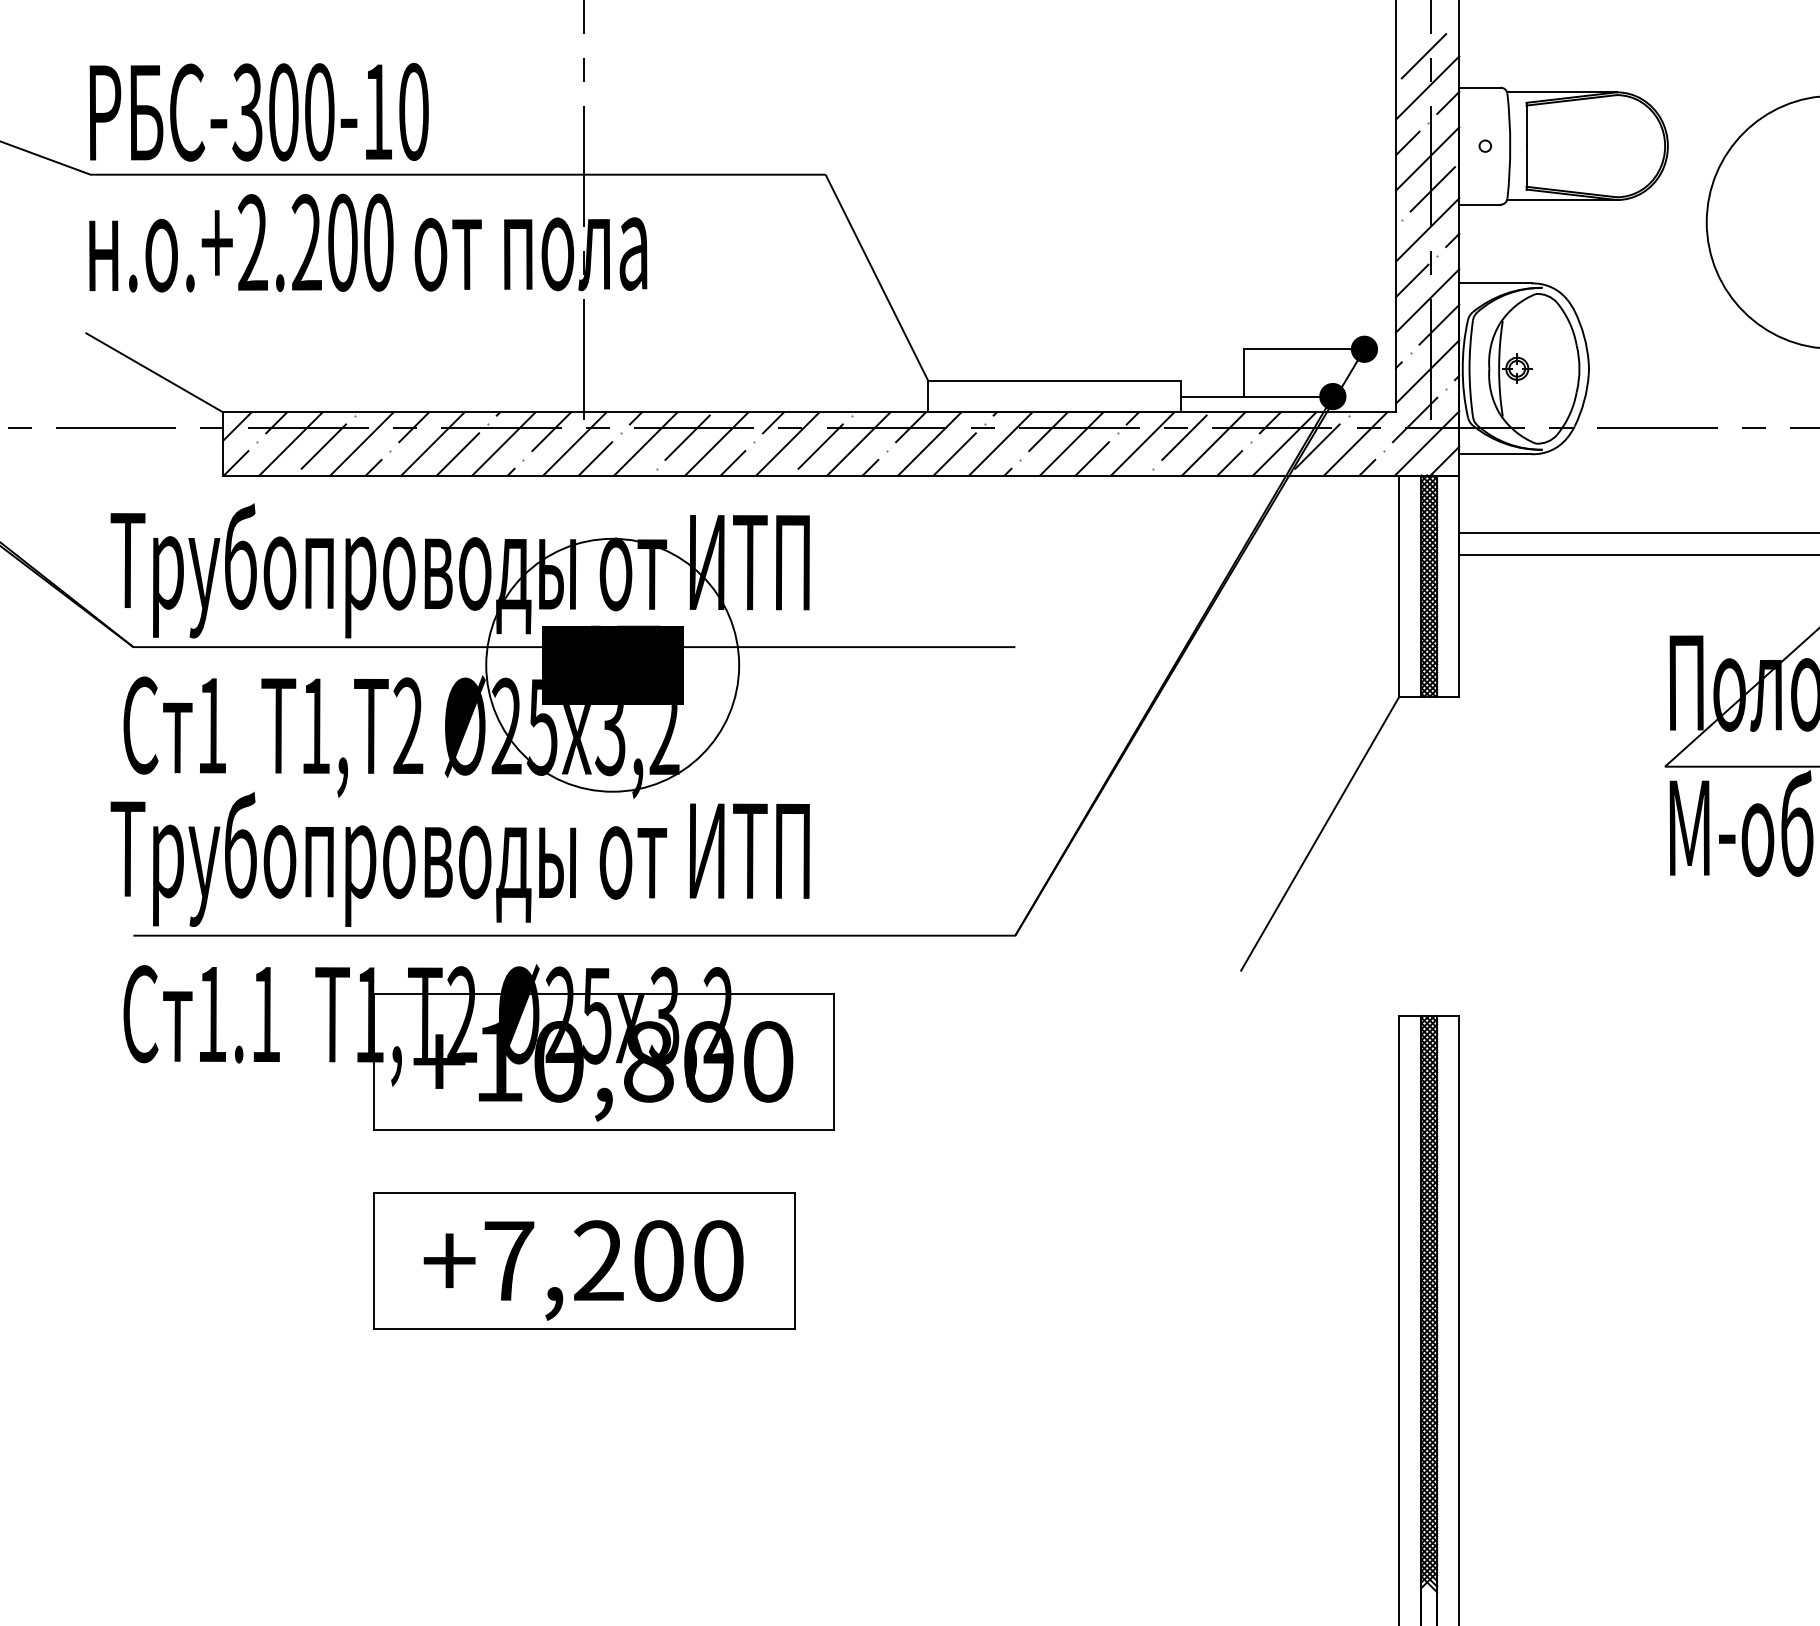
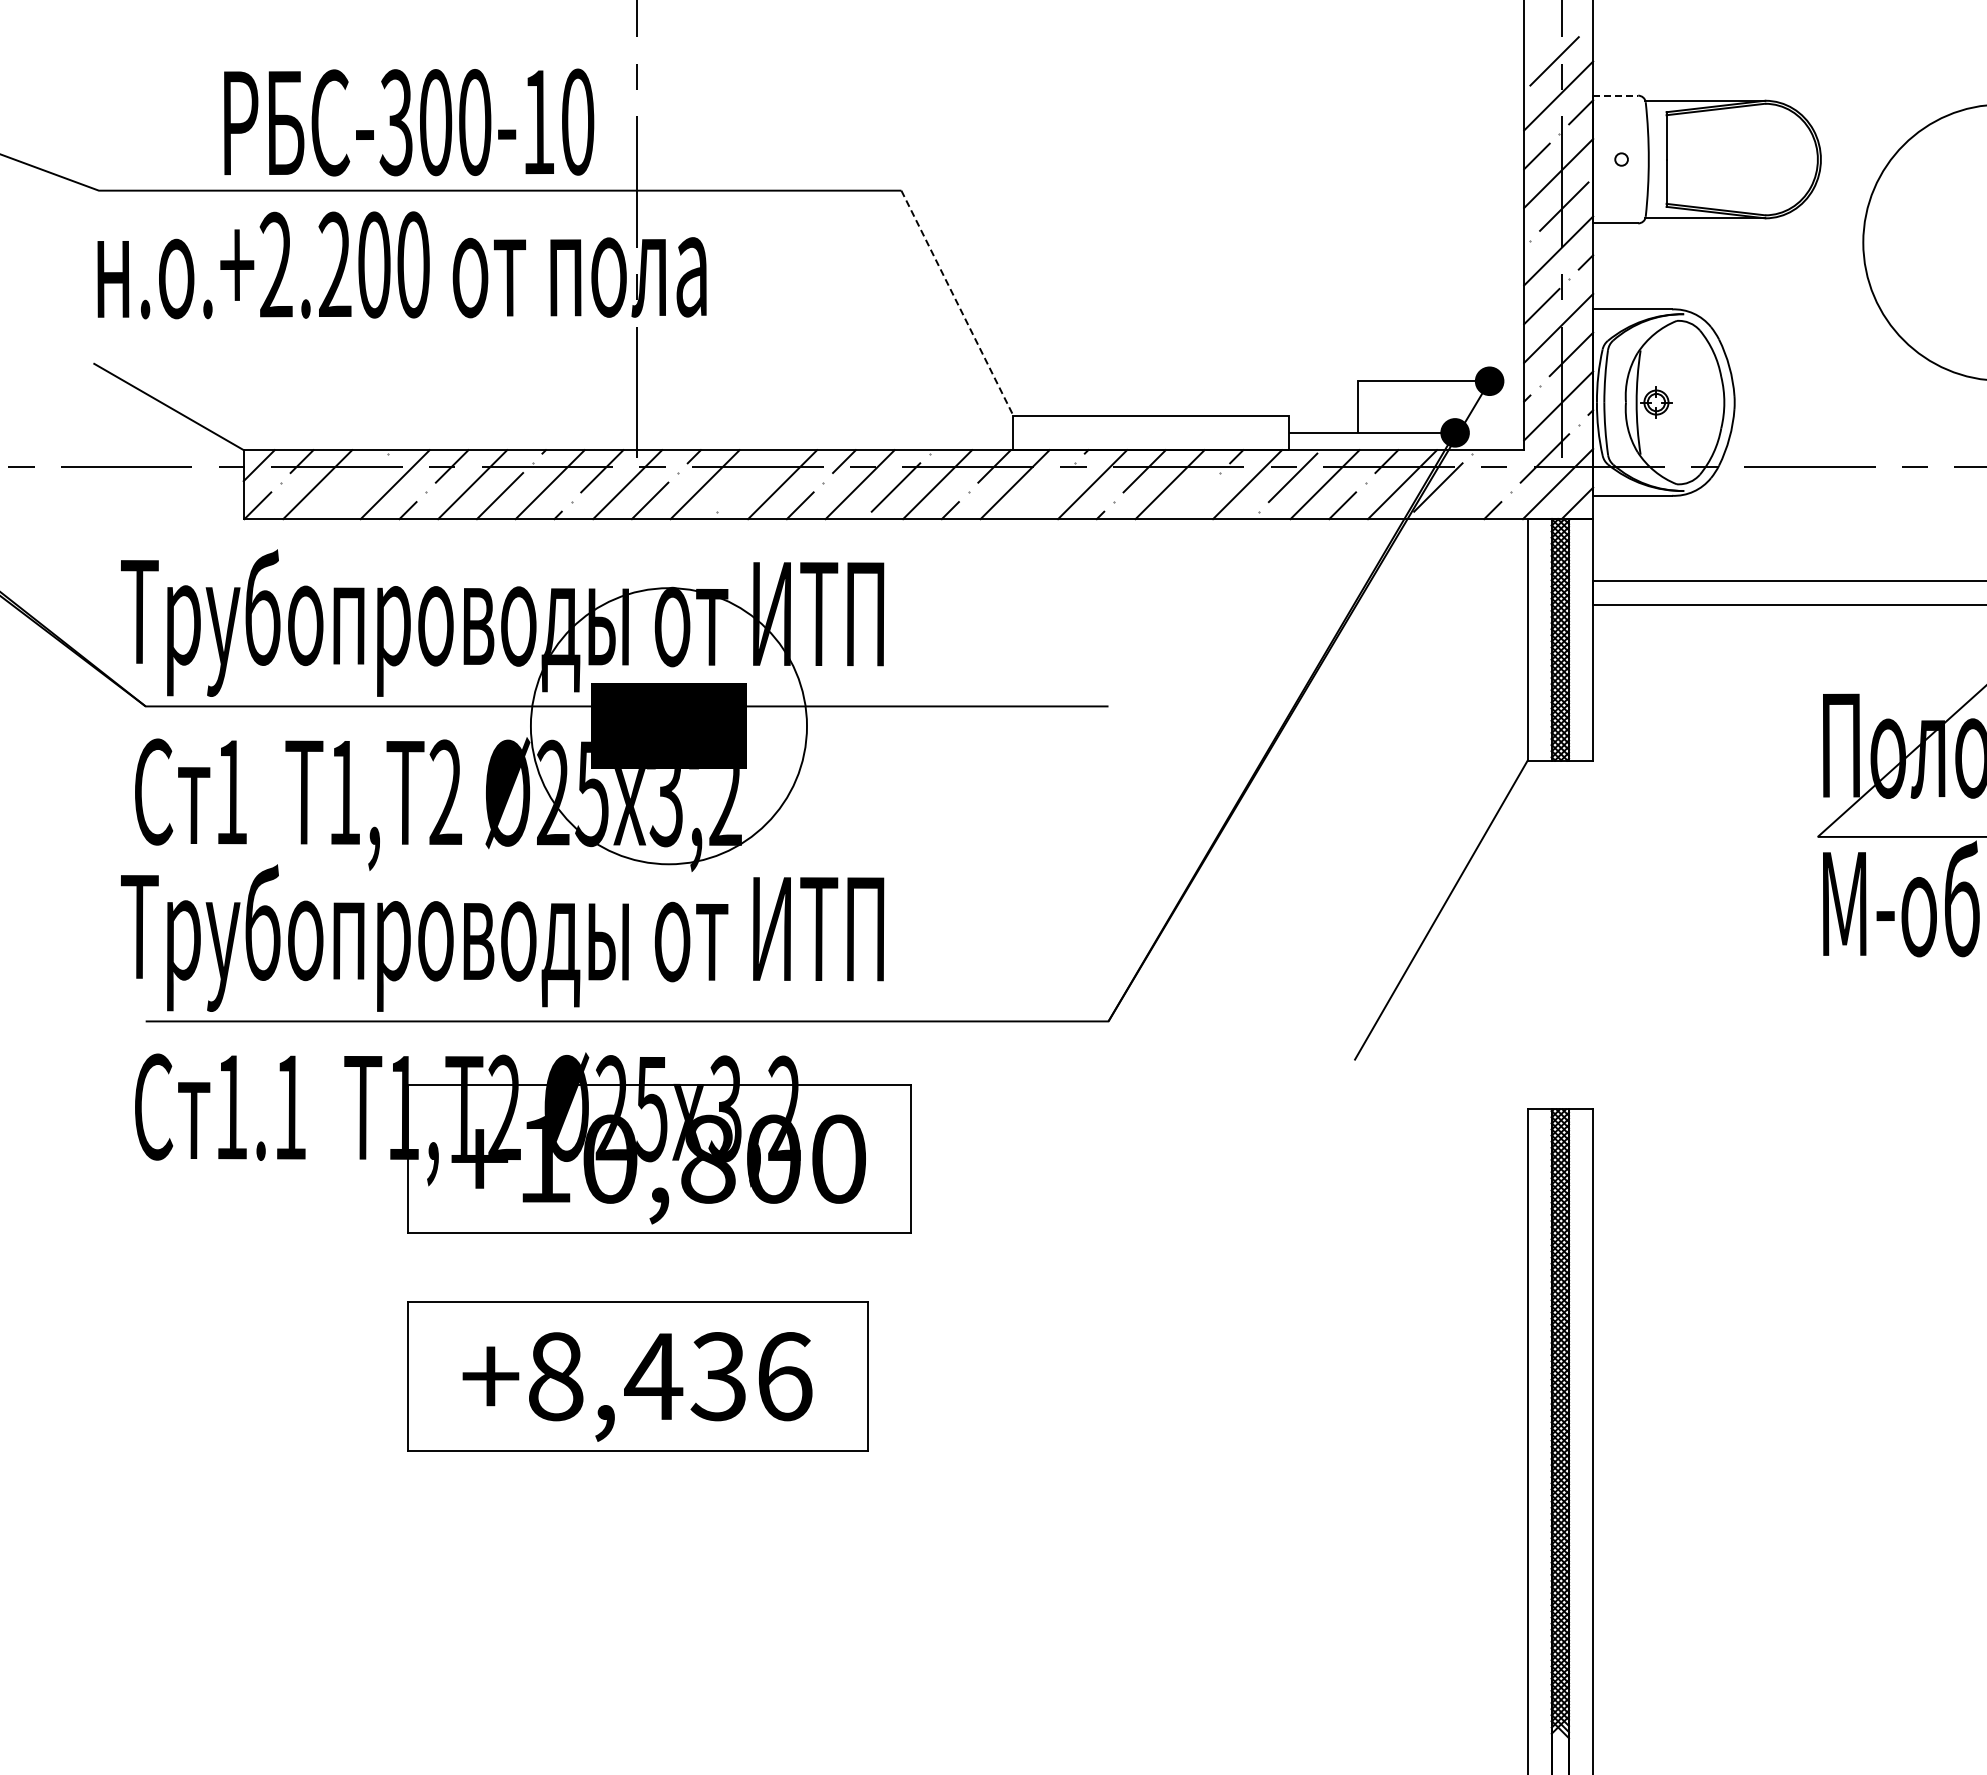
line: (1479, 87) -> (1615, 95), solid -> dashed
text: (259, 112) -> (409, 122), moved
line: (877, 278) -> (957, 303), solid -> dashed
line: (687, 437) -> (750, 477), removed
line: (1355, 443) -> (1479, 484), removed
line: (323, 446) -> (353, 487), removed
line: (954, 454) -> (1042, 496), removed
line: (1092, 458) -> (1192, 500), removed
text: (614, 1260) -> (670, 1376), +7,200 -> +8,436

